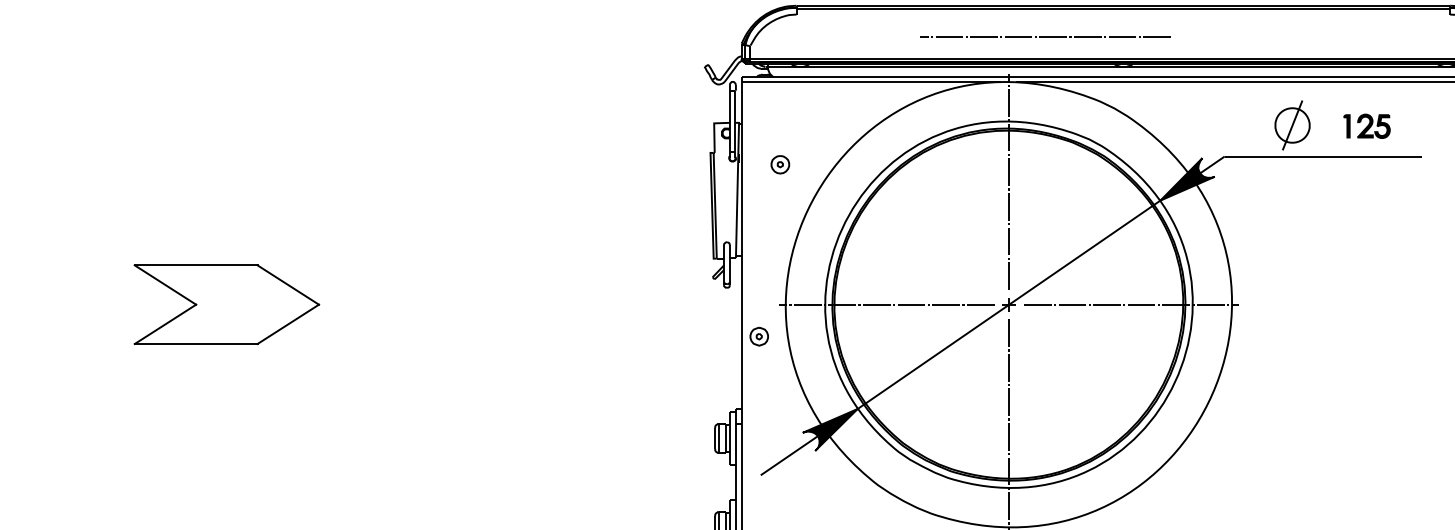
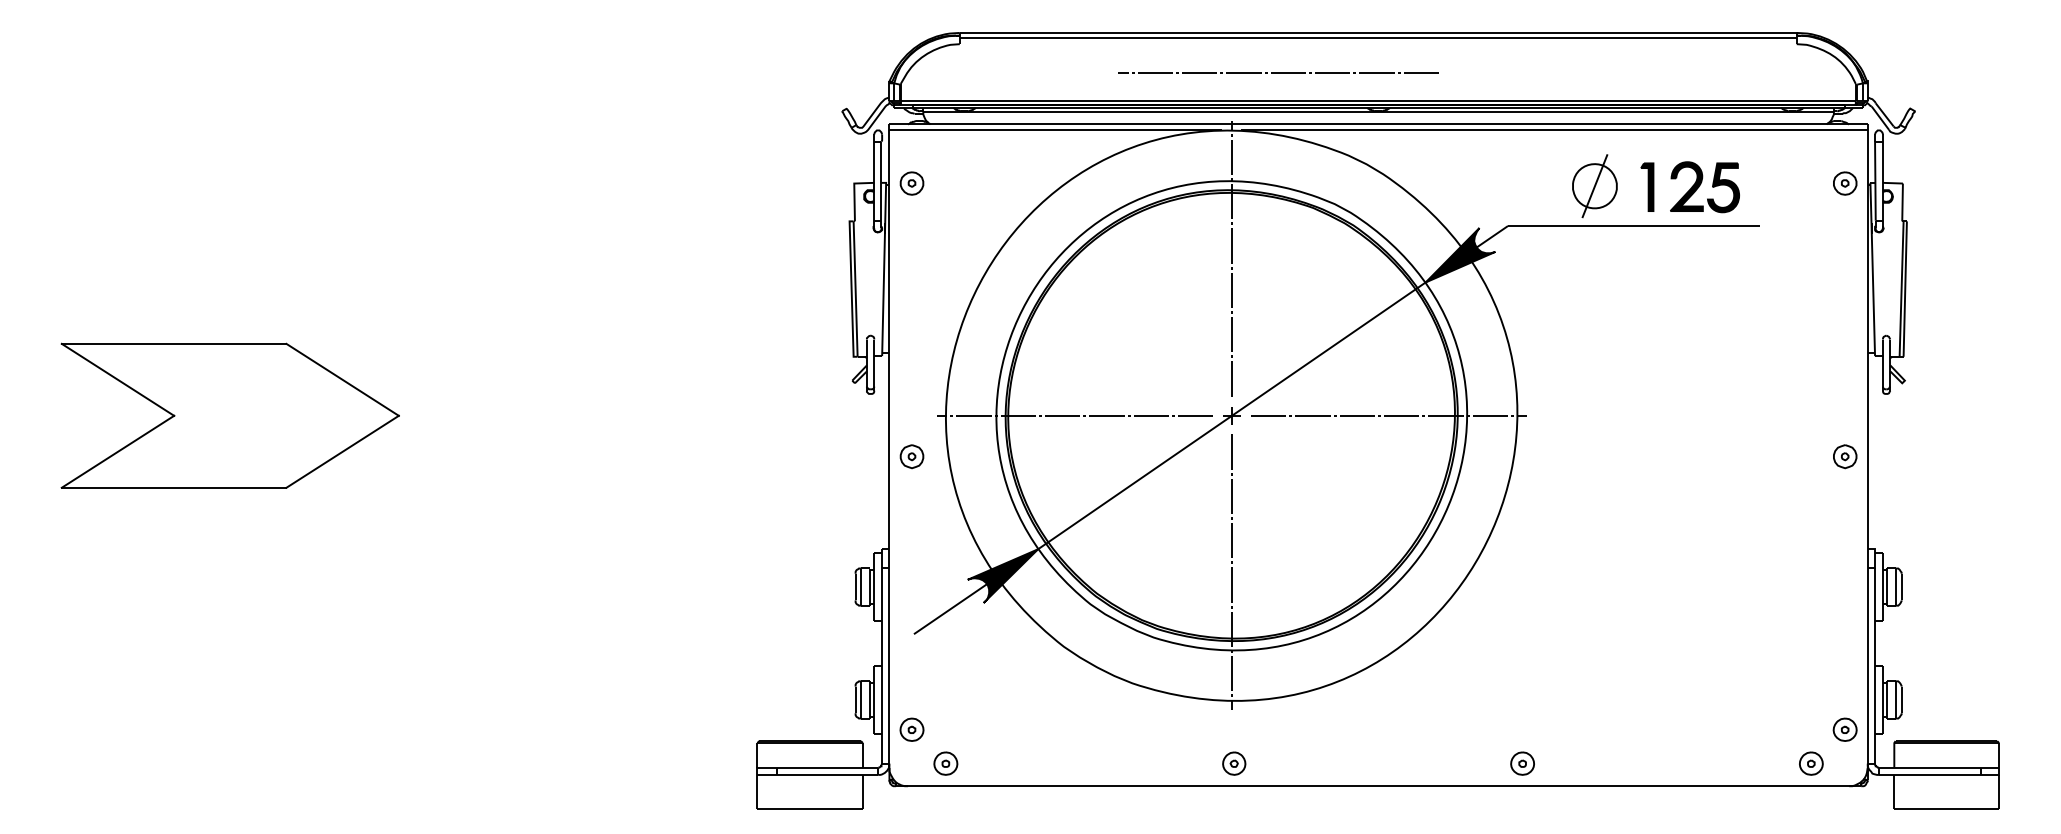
part: (1366, 126) -> (1689, 187), size x1.67
part: (779, 164) -> (911, 183), moved
part: (226, 304) -> (229, 415), size x1.43

